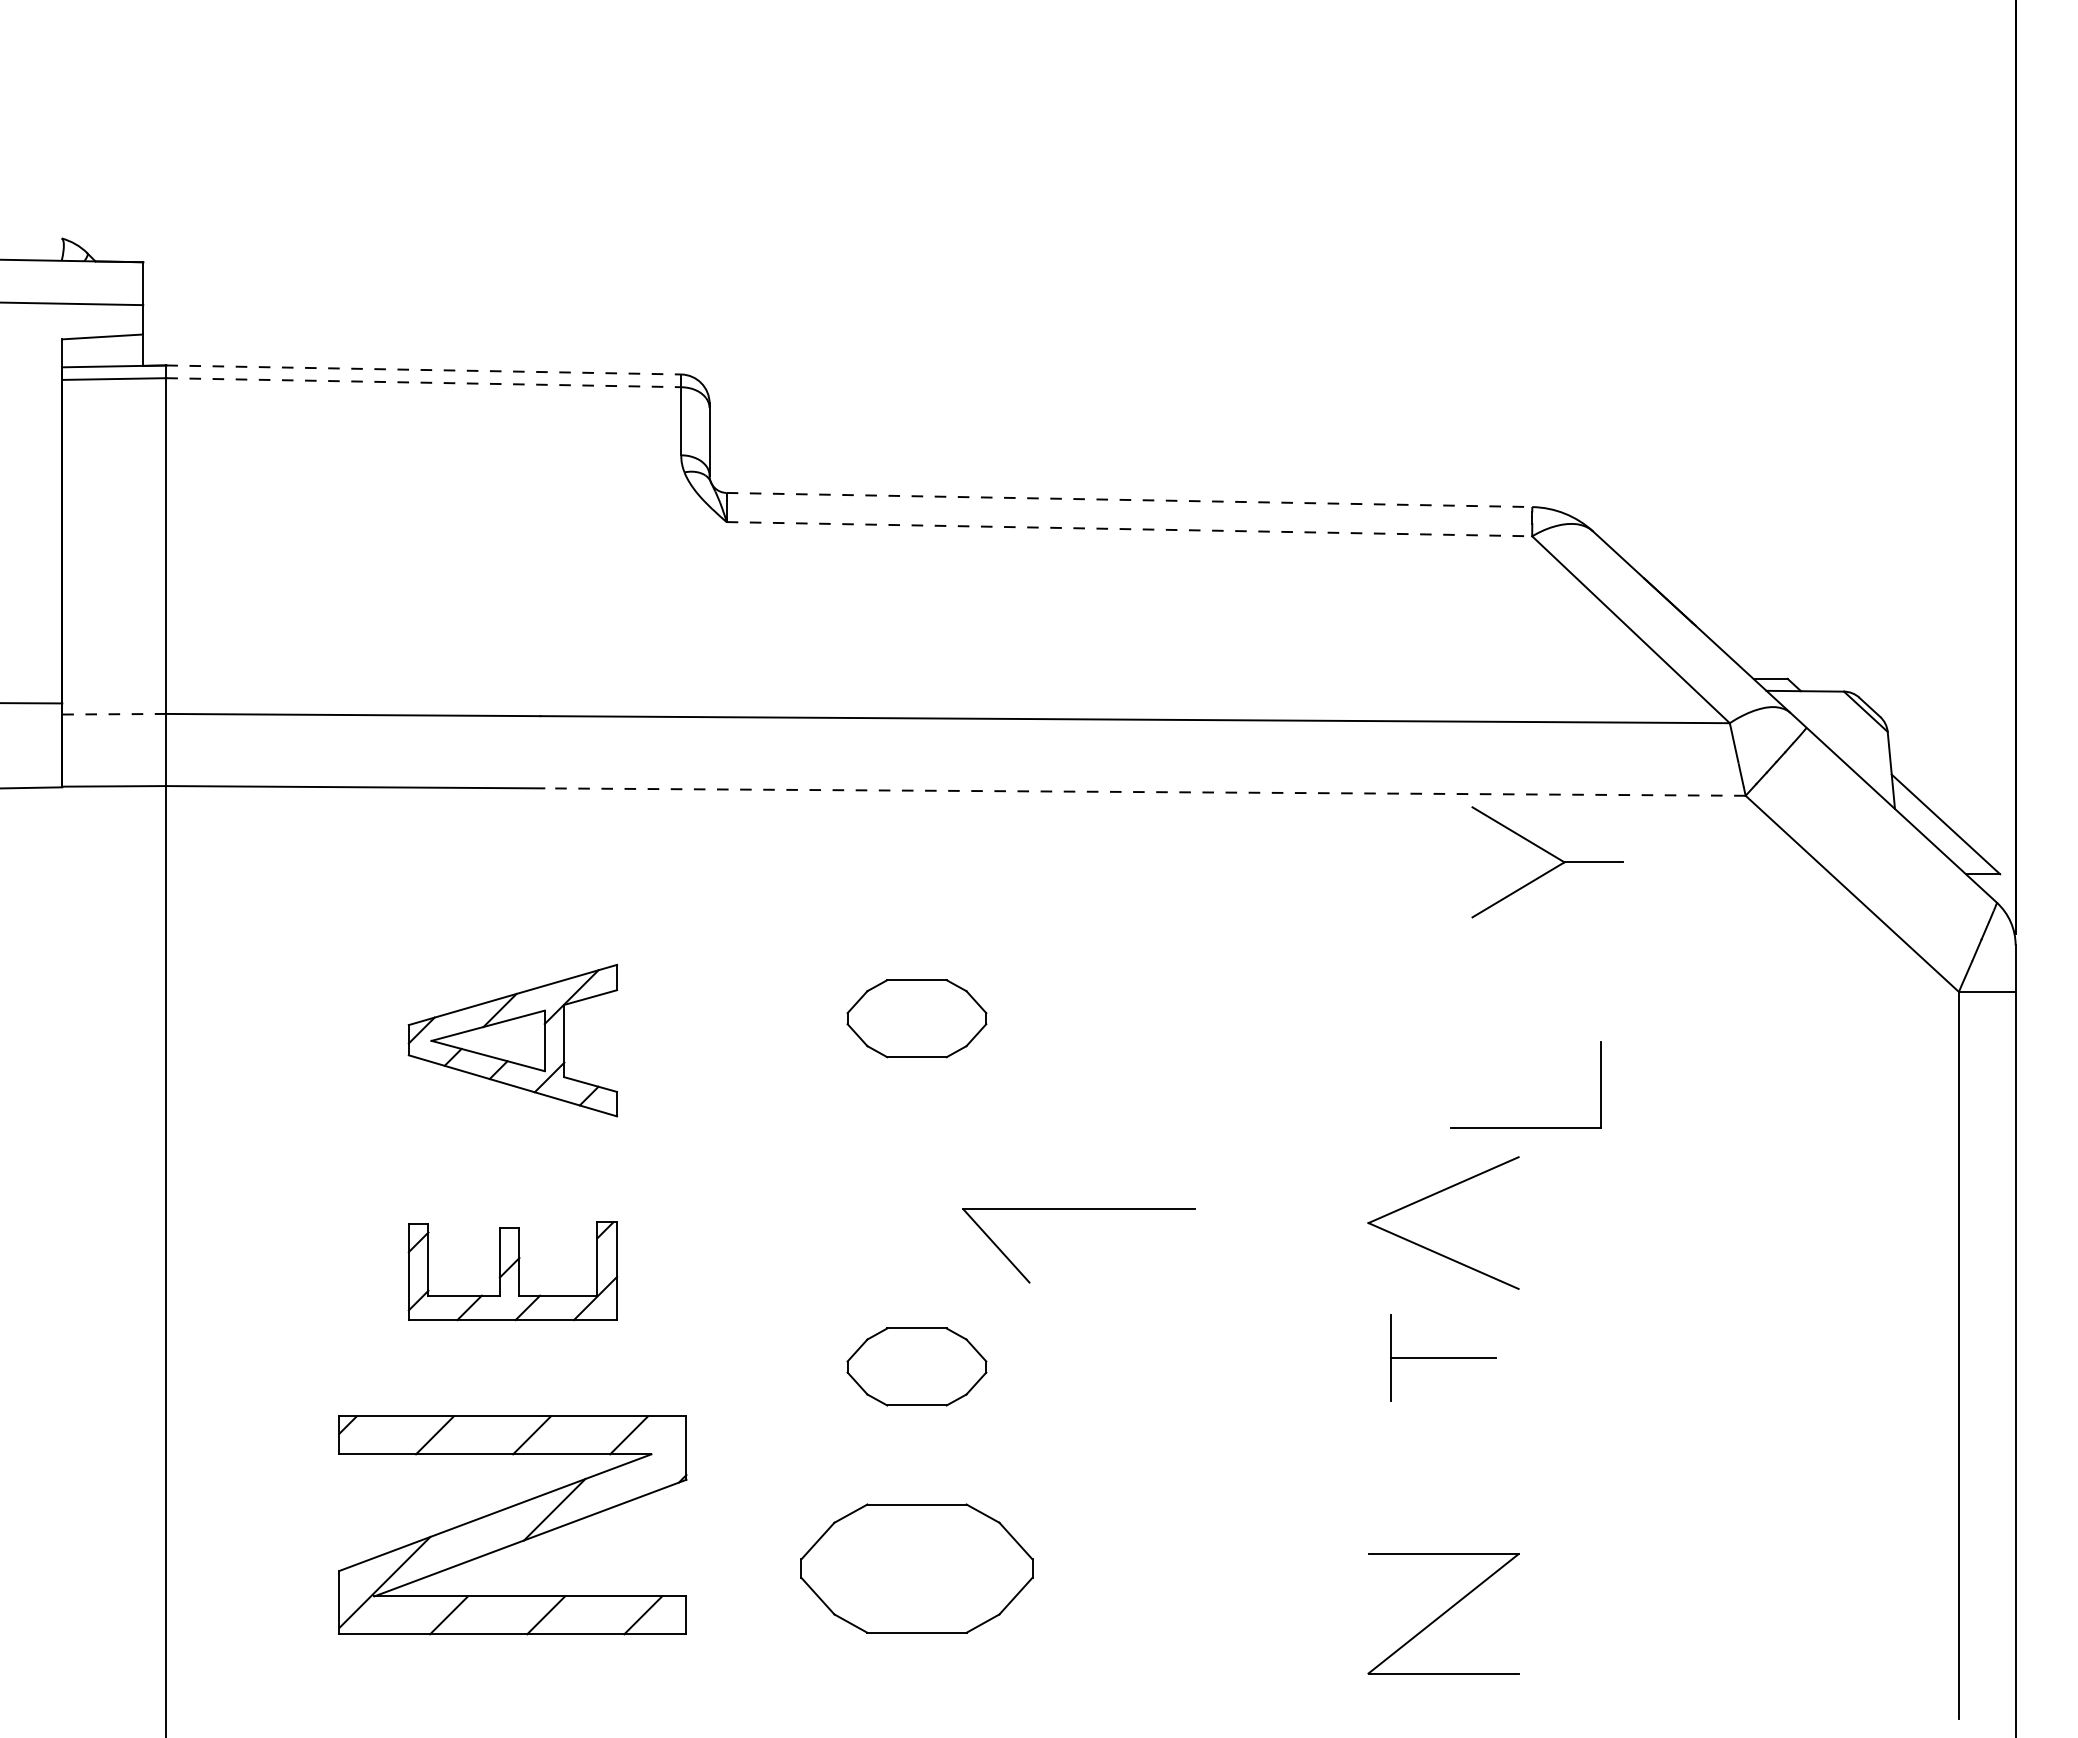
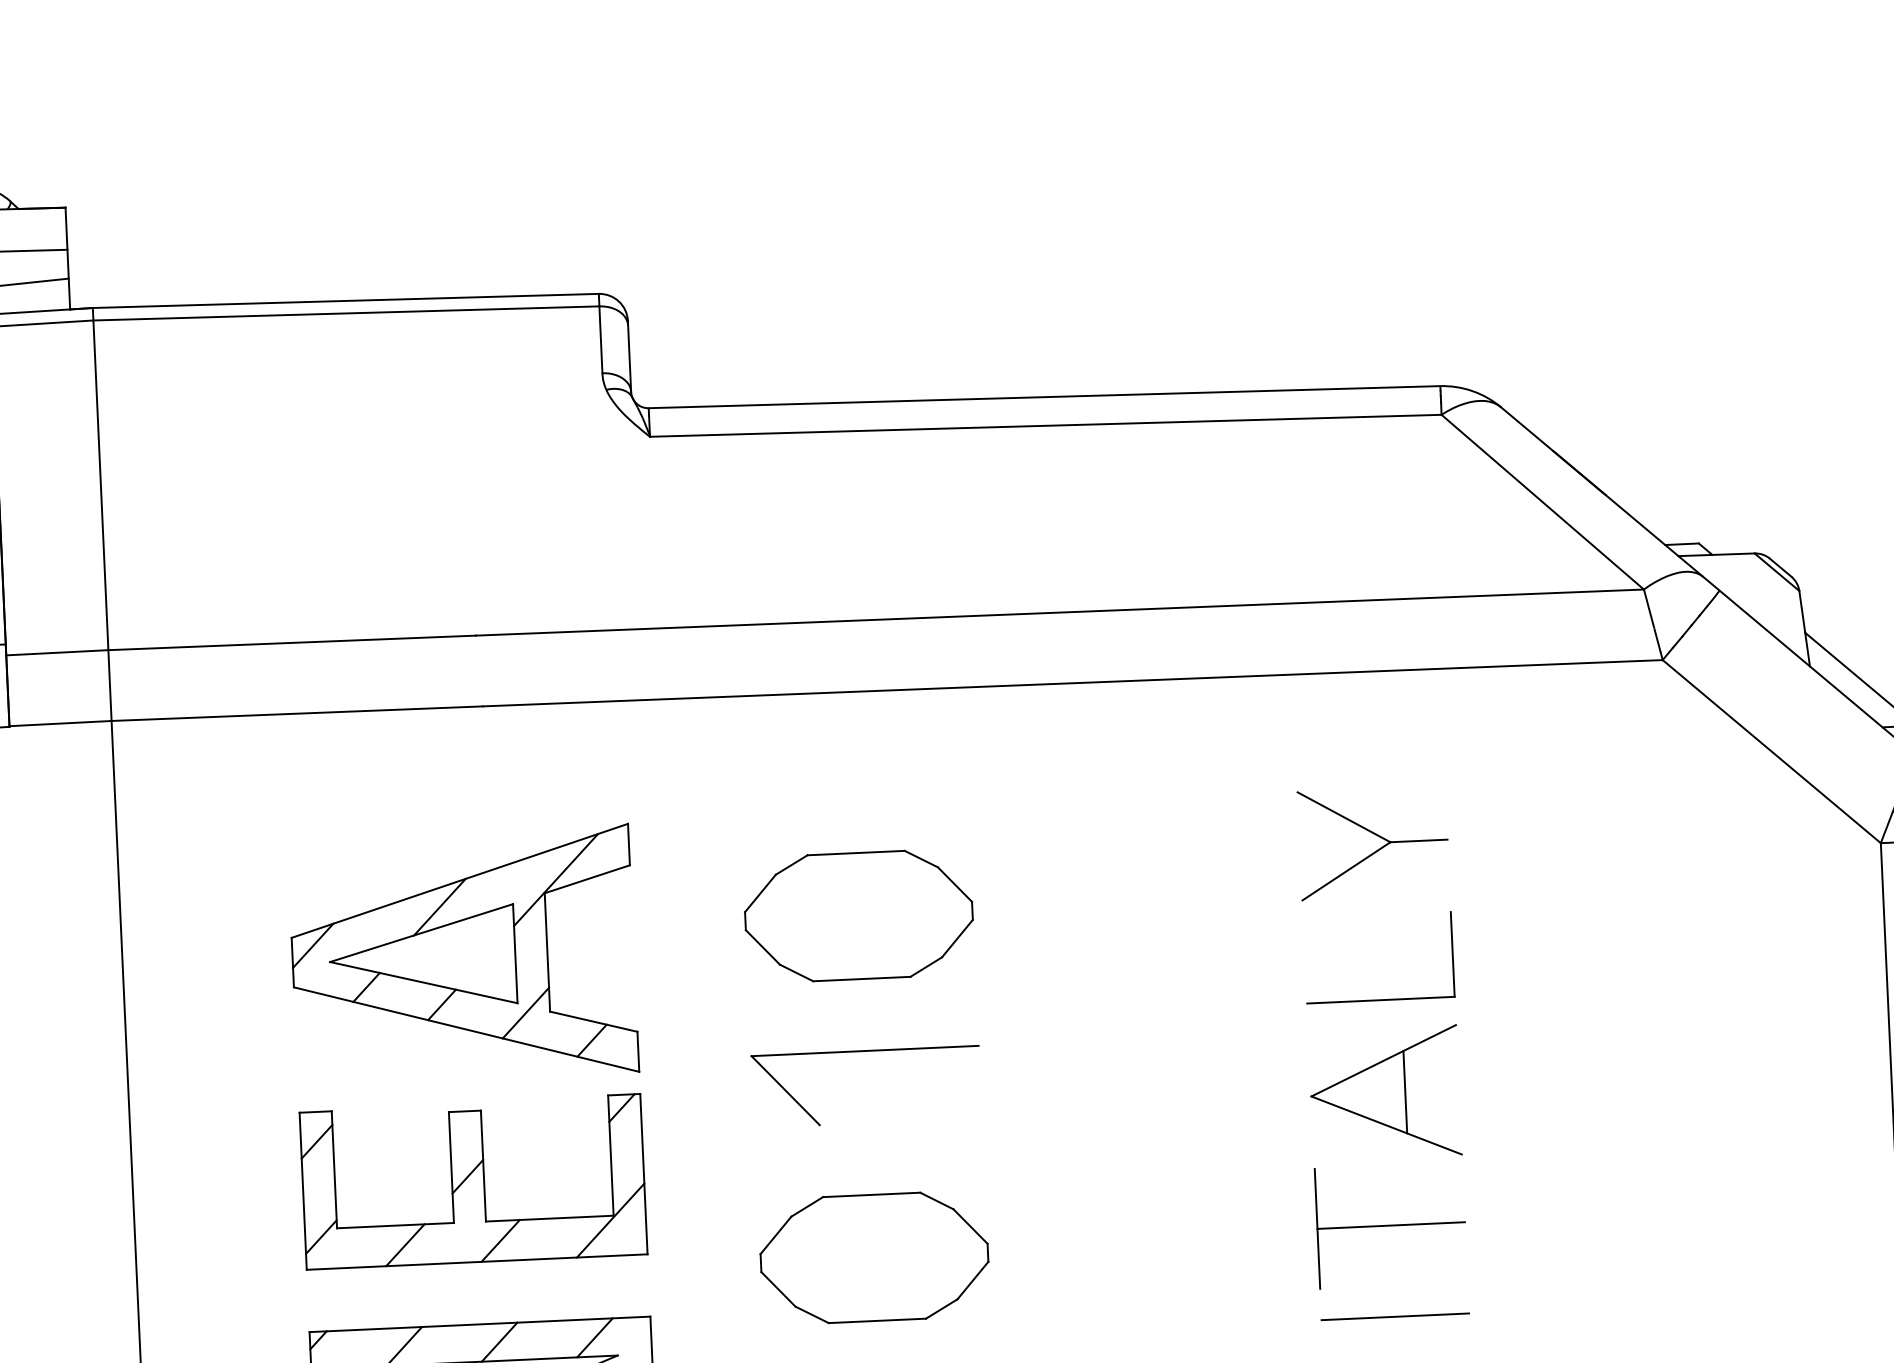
line: (424, 369) -> (346, 300), dashed -> solid
line: (424, 382) -> (347, 313), dashed -> solid
line: (1129, 500) -> (1044, 397), dashed -> solid
line: (1129, 529) -> (1045, 426), dashed -> solid
line: (113, 714) -> (56, 653), dashed -> solid
line: (1144, 792) -> (1072, 683), dashed -> solid
part: (1550, 869) -> (1376, 849), moved
part: (916, 1018) -> (858, 915), size x1.67
part: (512, 1040) -> (462, 955), size x1.67
part: (1525, 1127) -> (1380, 999), moved
part: (1078, 1209) -> (864, 1051), moved
line: (1464, 1223) -> (1405, 1092), added
part: (512, 1270) -> (473, 1181), size x1.67
part: (1443, 1357) -> (1391, 1225), size x1.43
part: (916, 1366) -> (874, 1257), size x1.67
line: (1443, 1450) -> (1395, 1316), added

